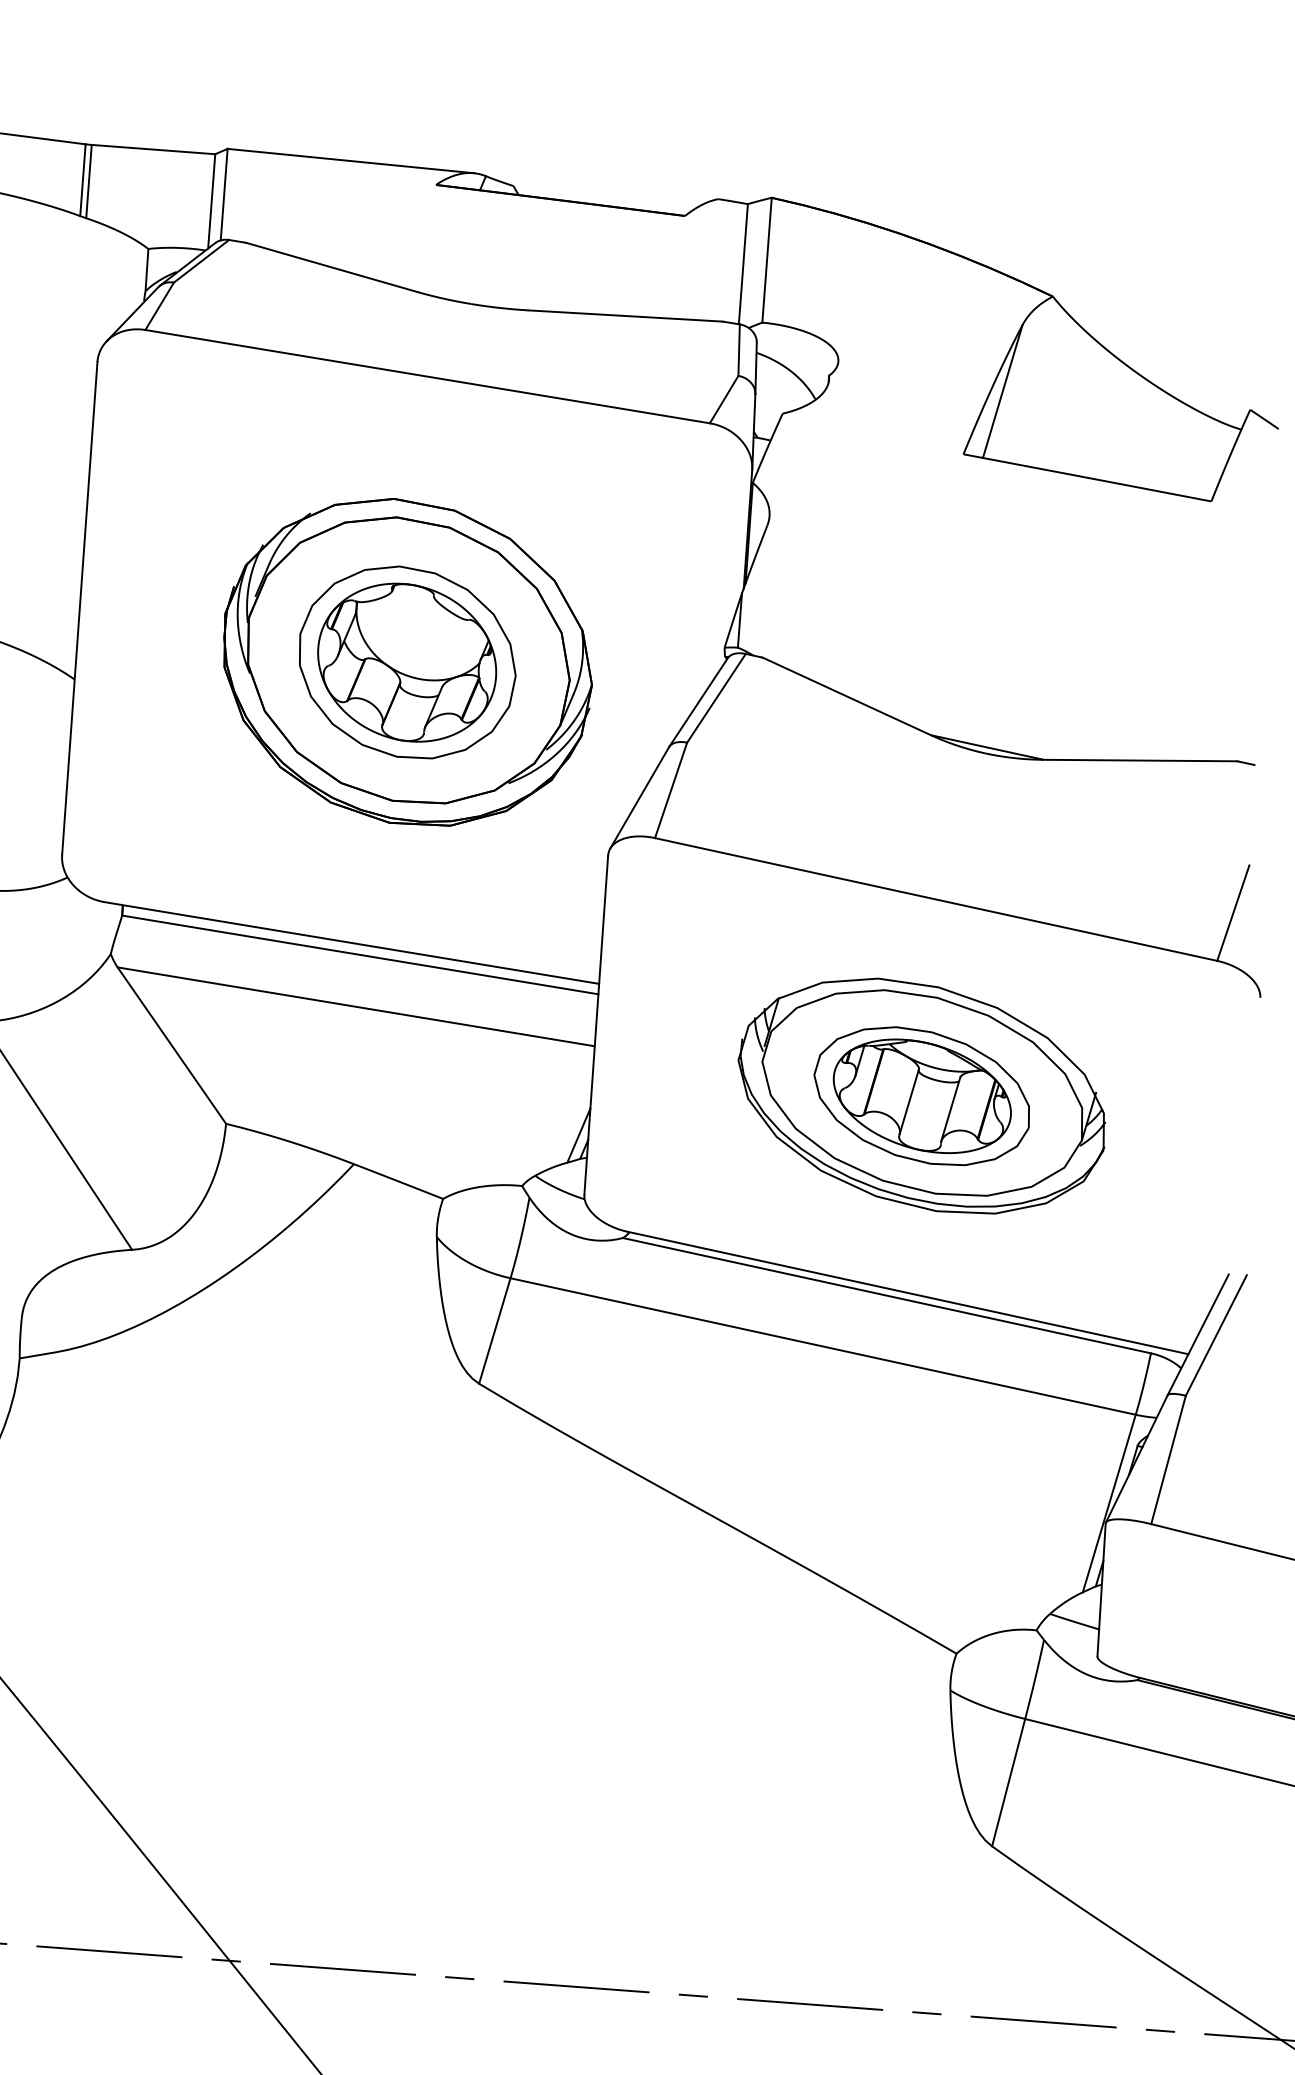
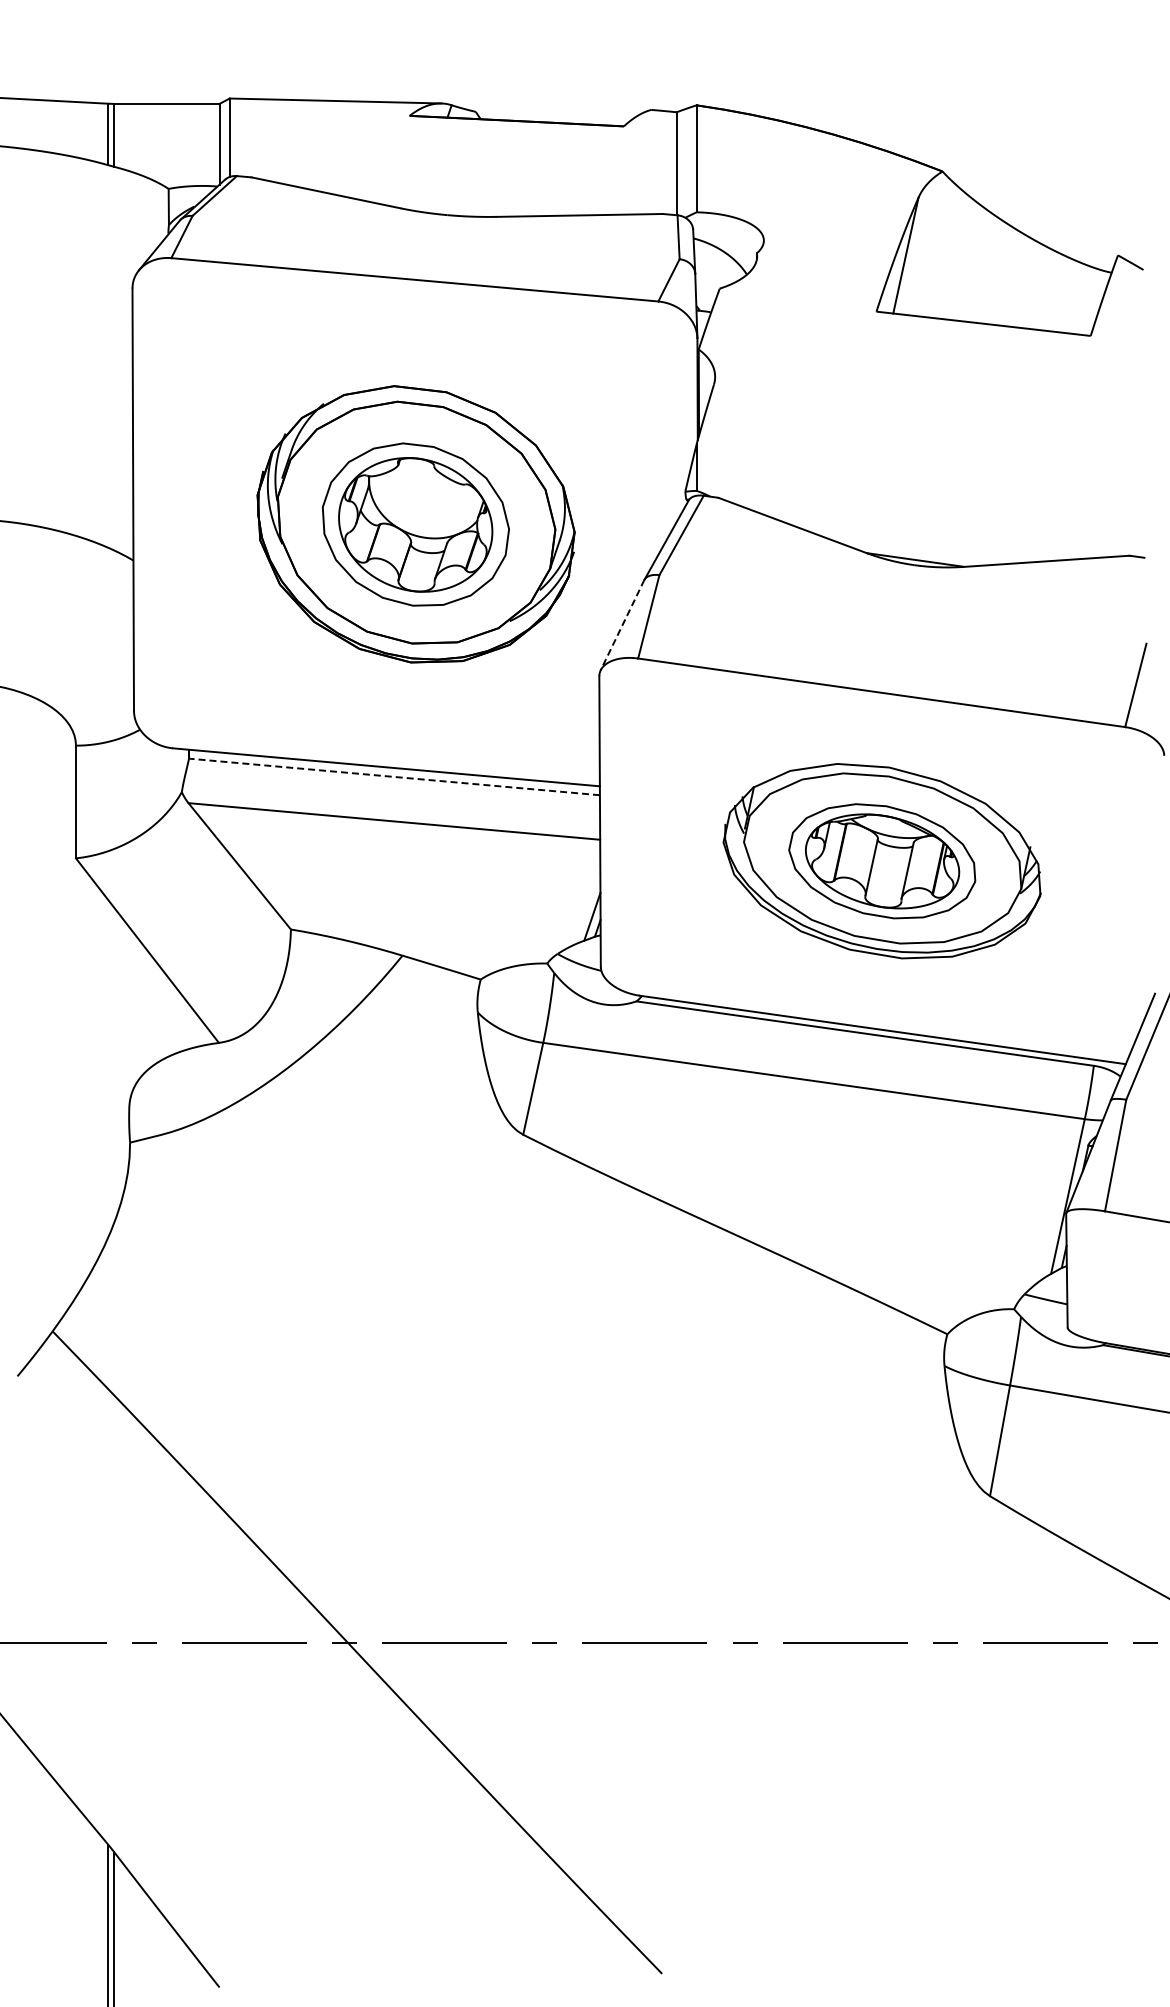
line: (639, 798) -> (622, 625), solid -> dashed
line: (360, 954) -> (394, 776), solid -> dashed

